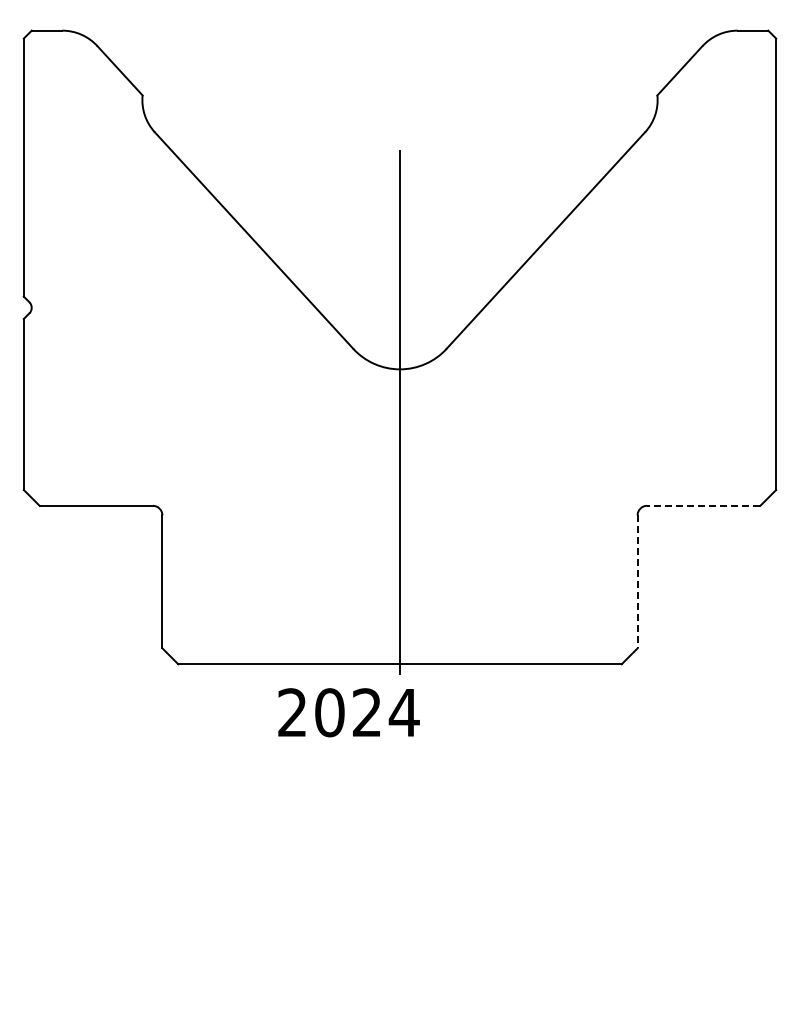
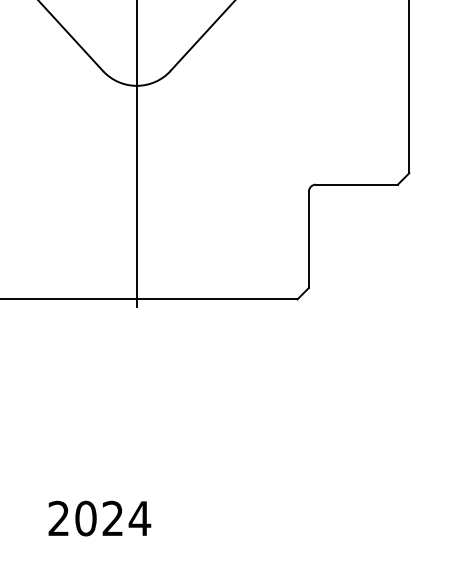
line: (703, 505) -> (356, 184), dashed -> solid
line: (637, 581) -> (308, 239), dashed -> solid
text: (348, 712) -> (99, 518), moved

